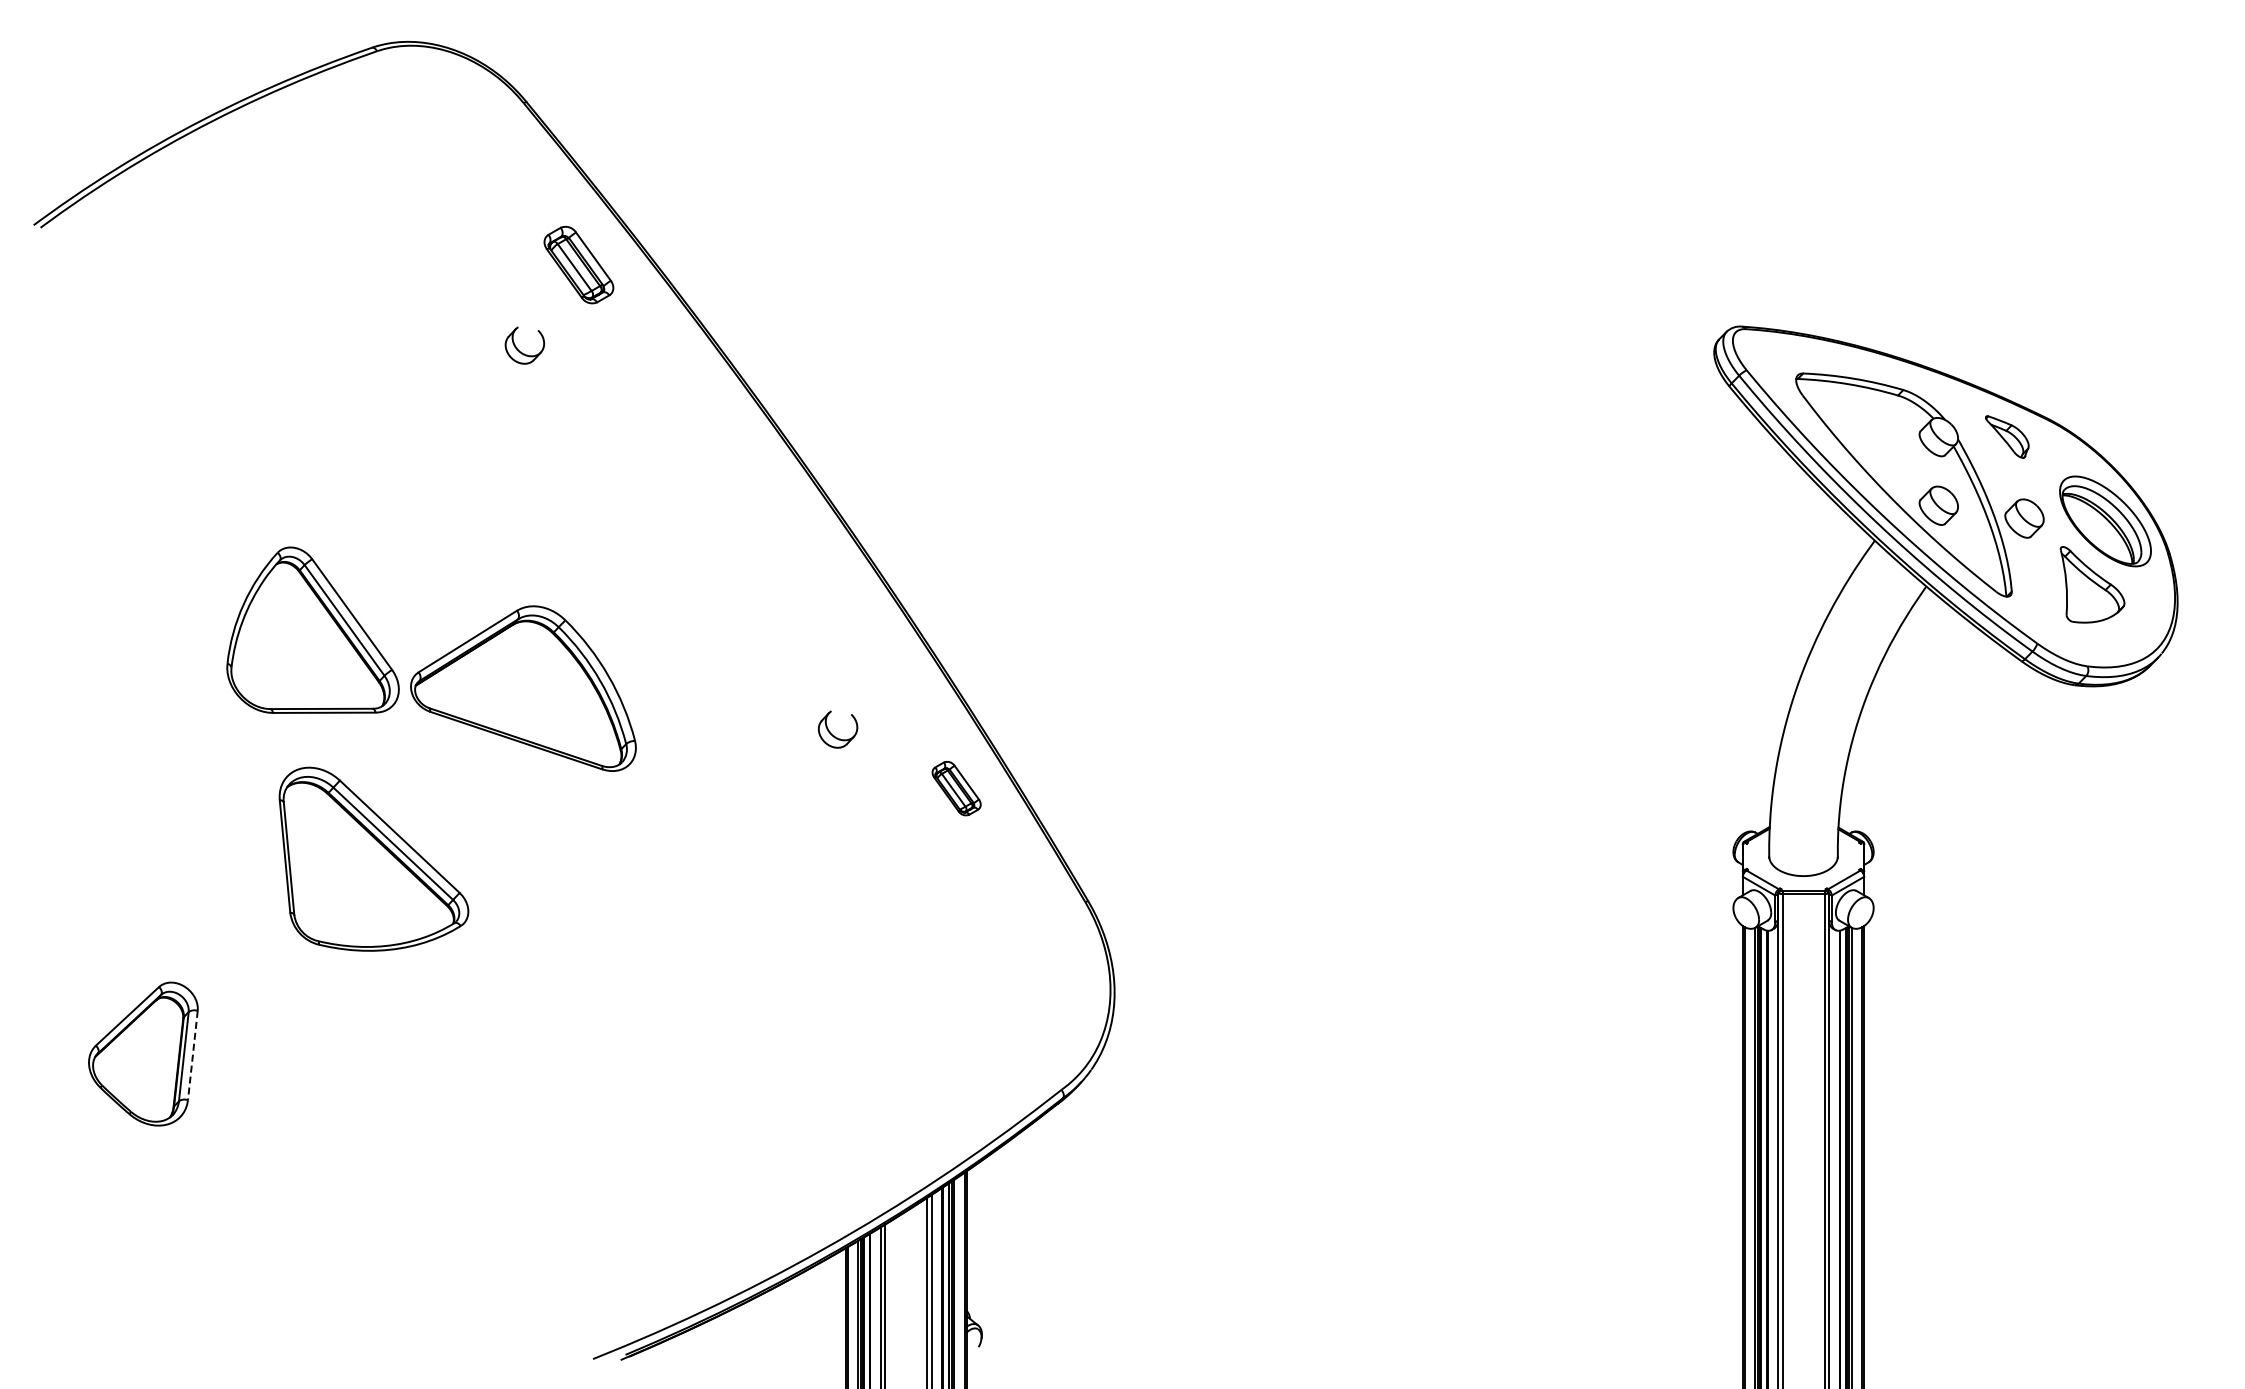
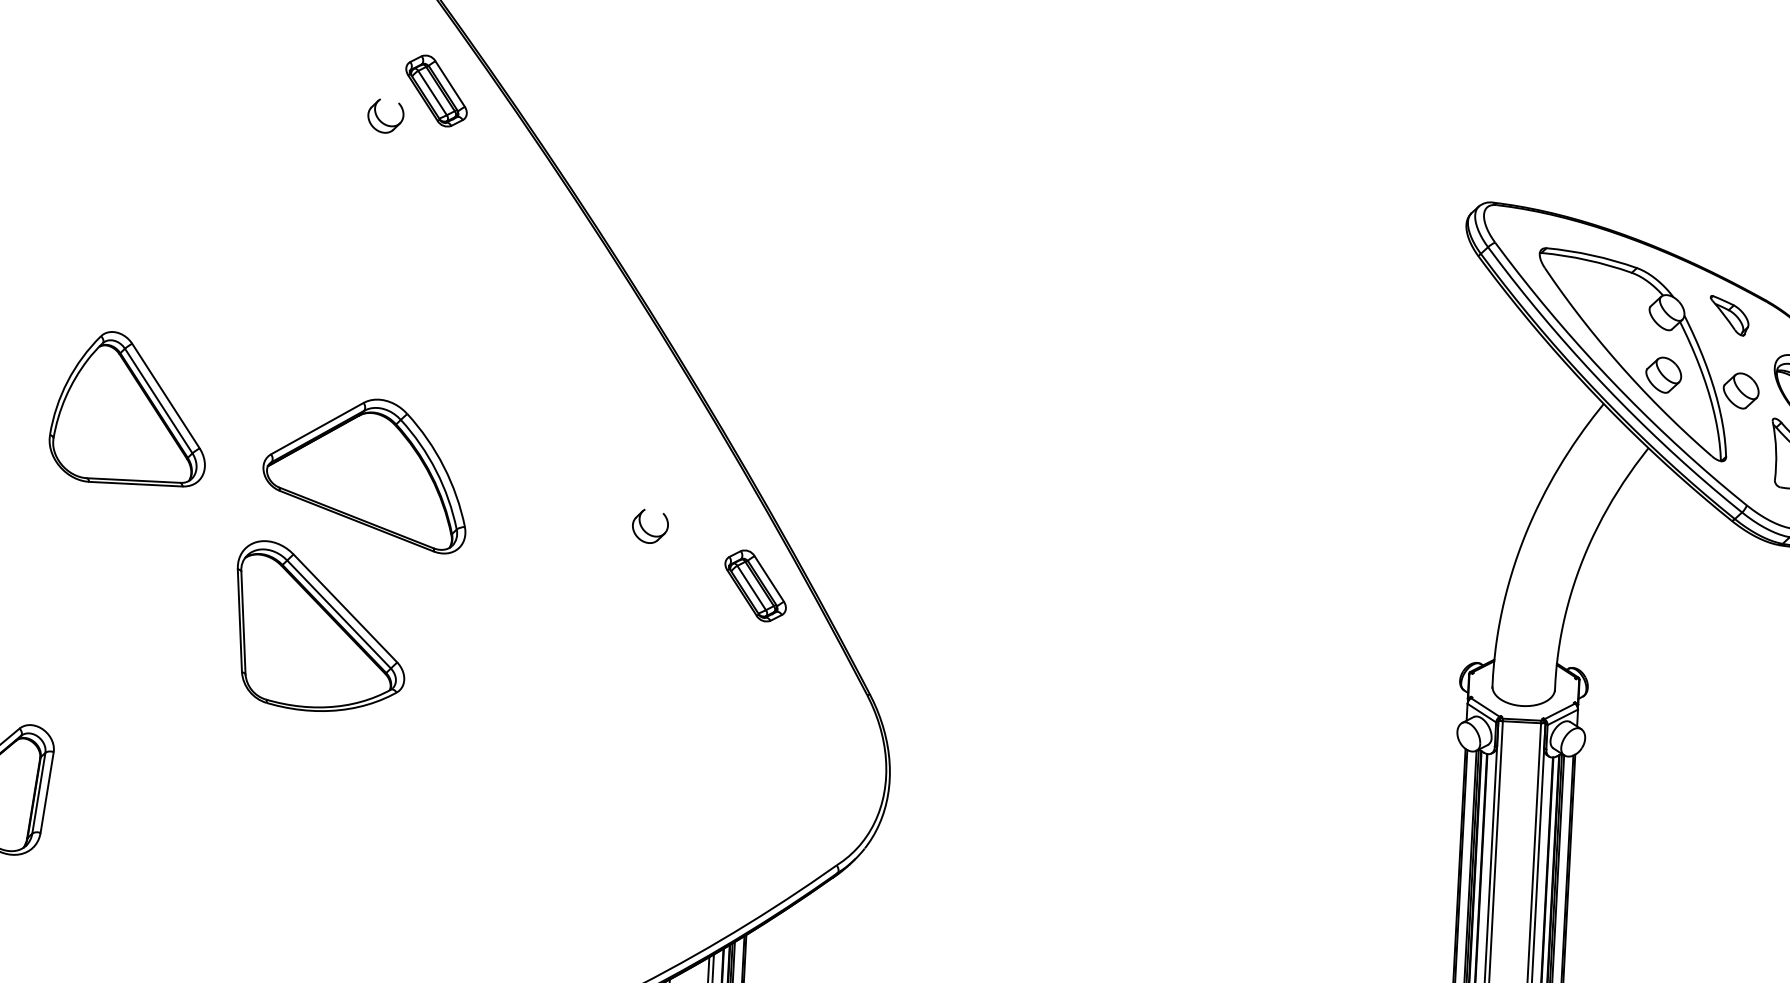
part: (521, 351) -> (382, 121), moved
part: (312, 629) -> (129, 407), moved
part: (956, 788) -> (755, 585), size x1.43
part: (373, 858) -> (320, 626), moved
line: (192, 1055) -> (46, 792), dashed -> solid

